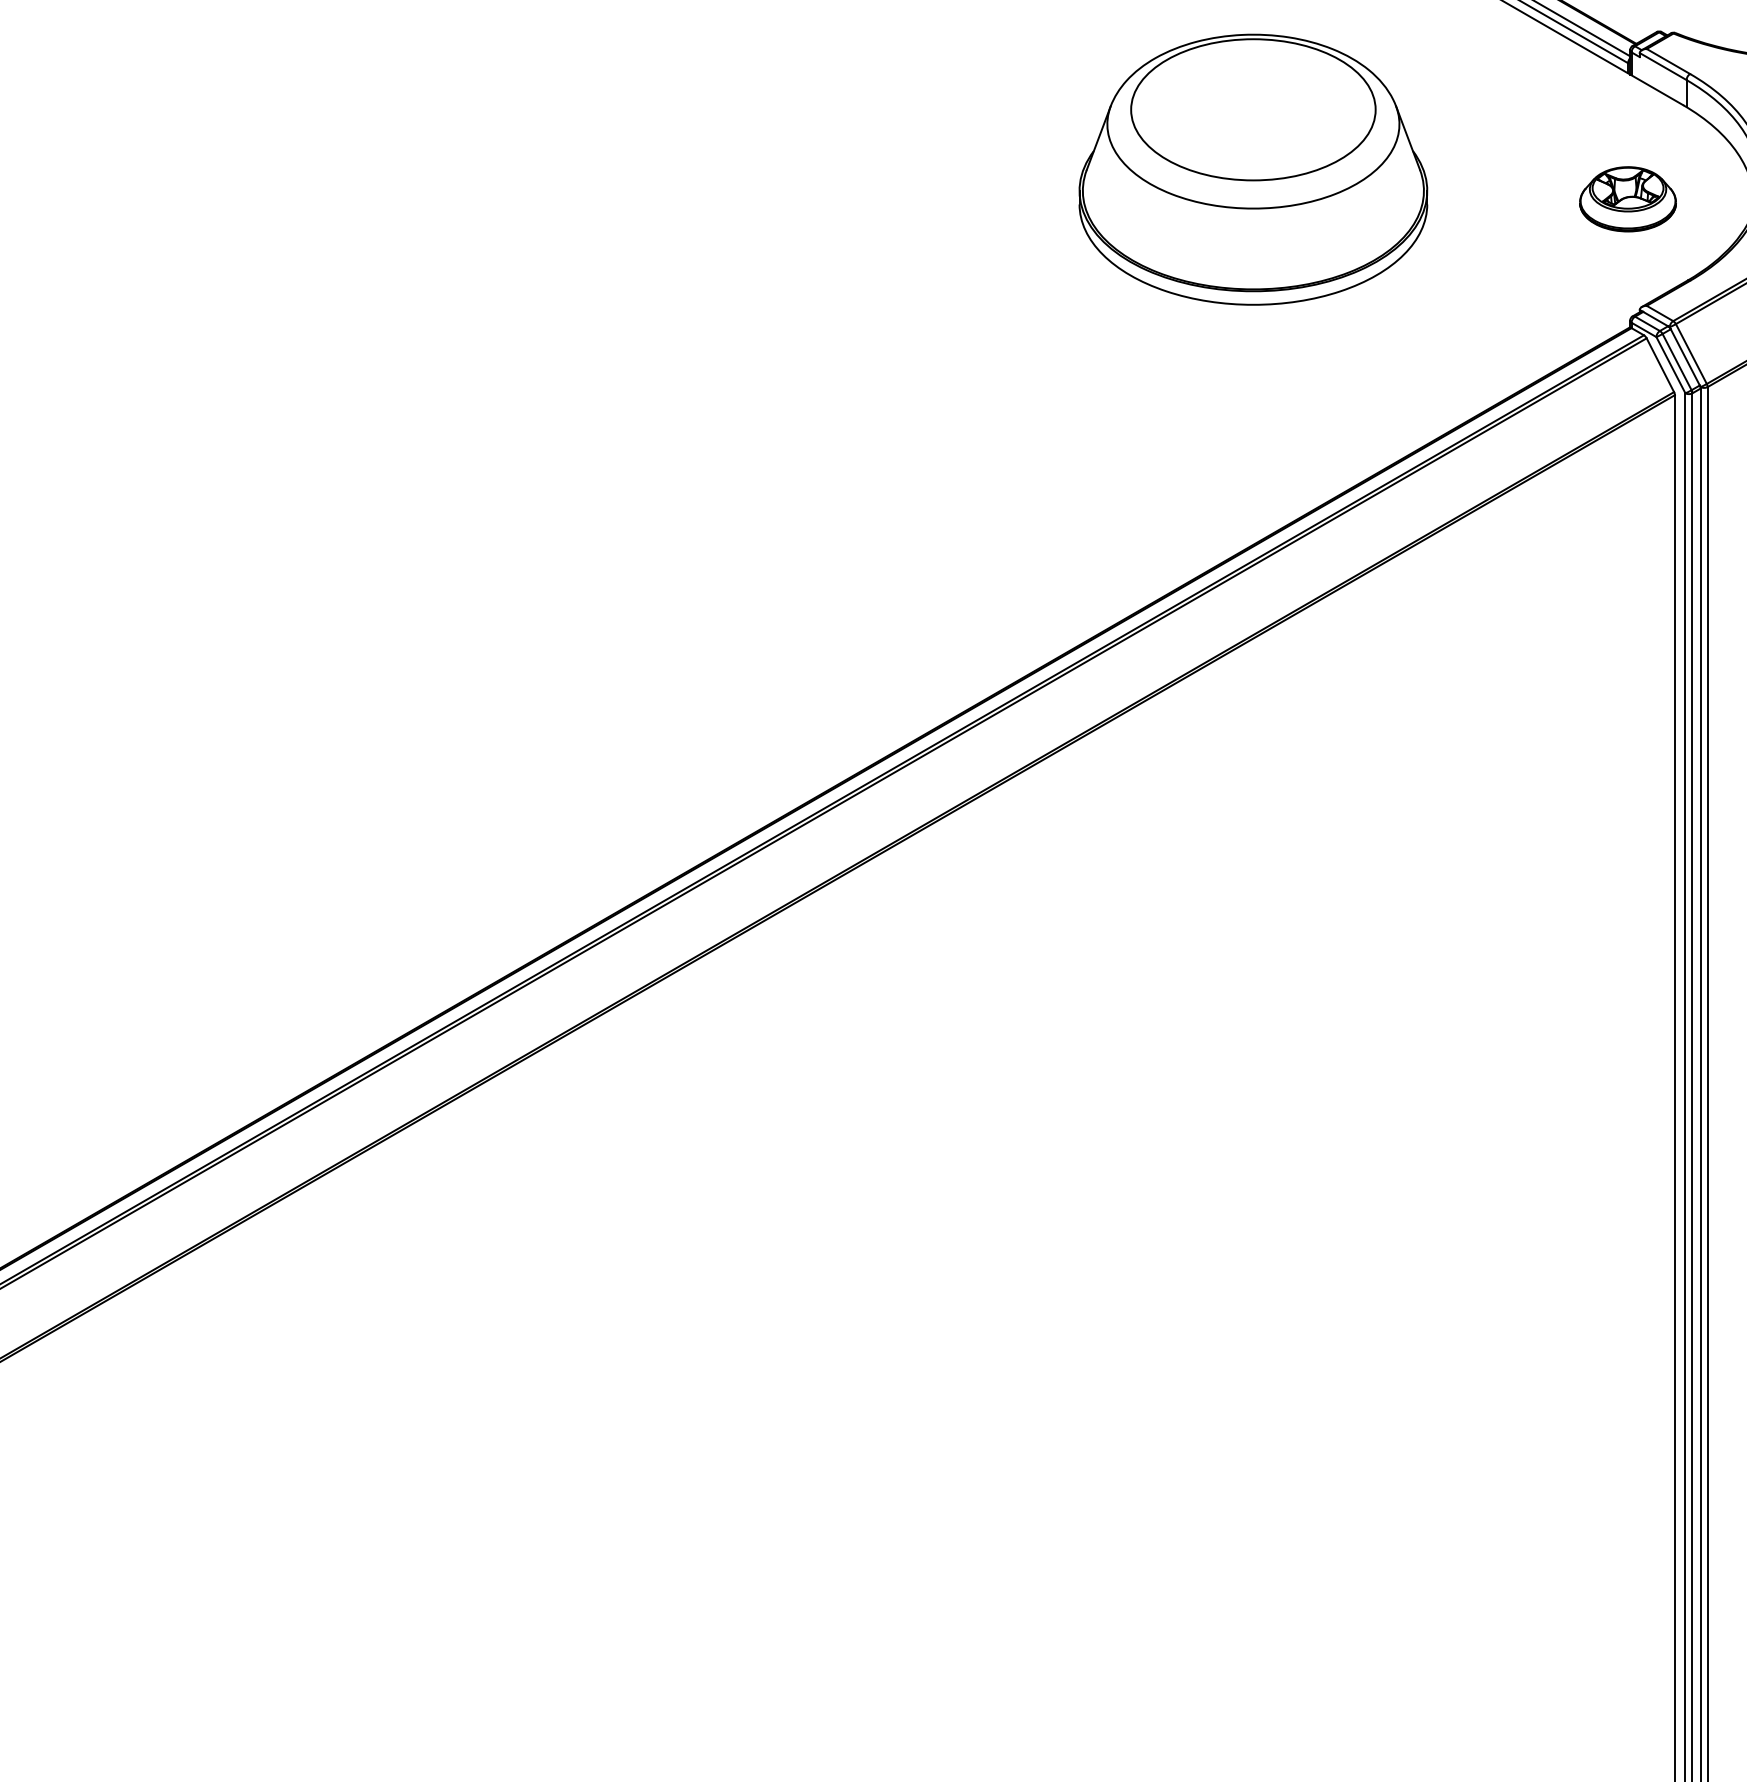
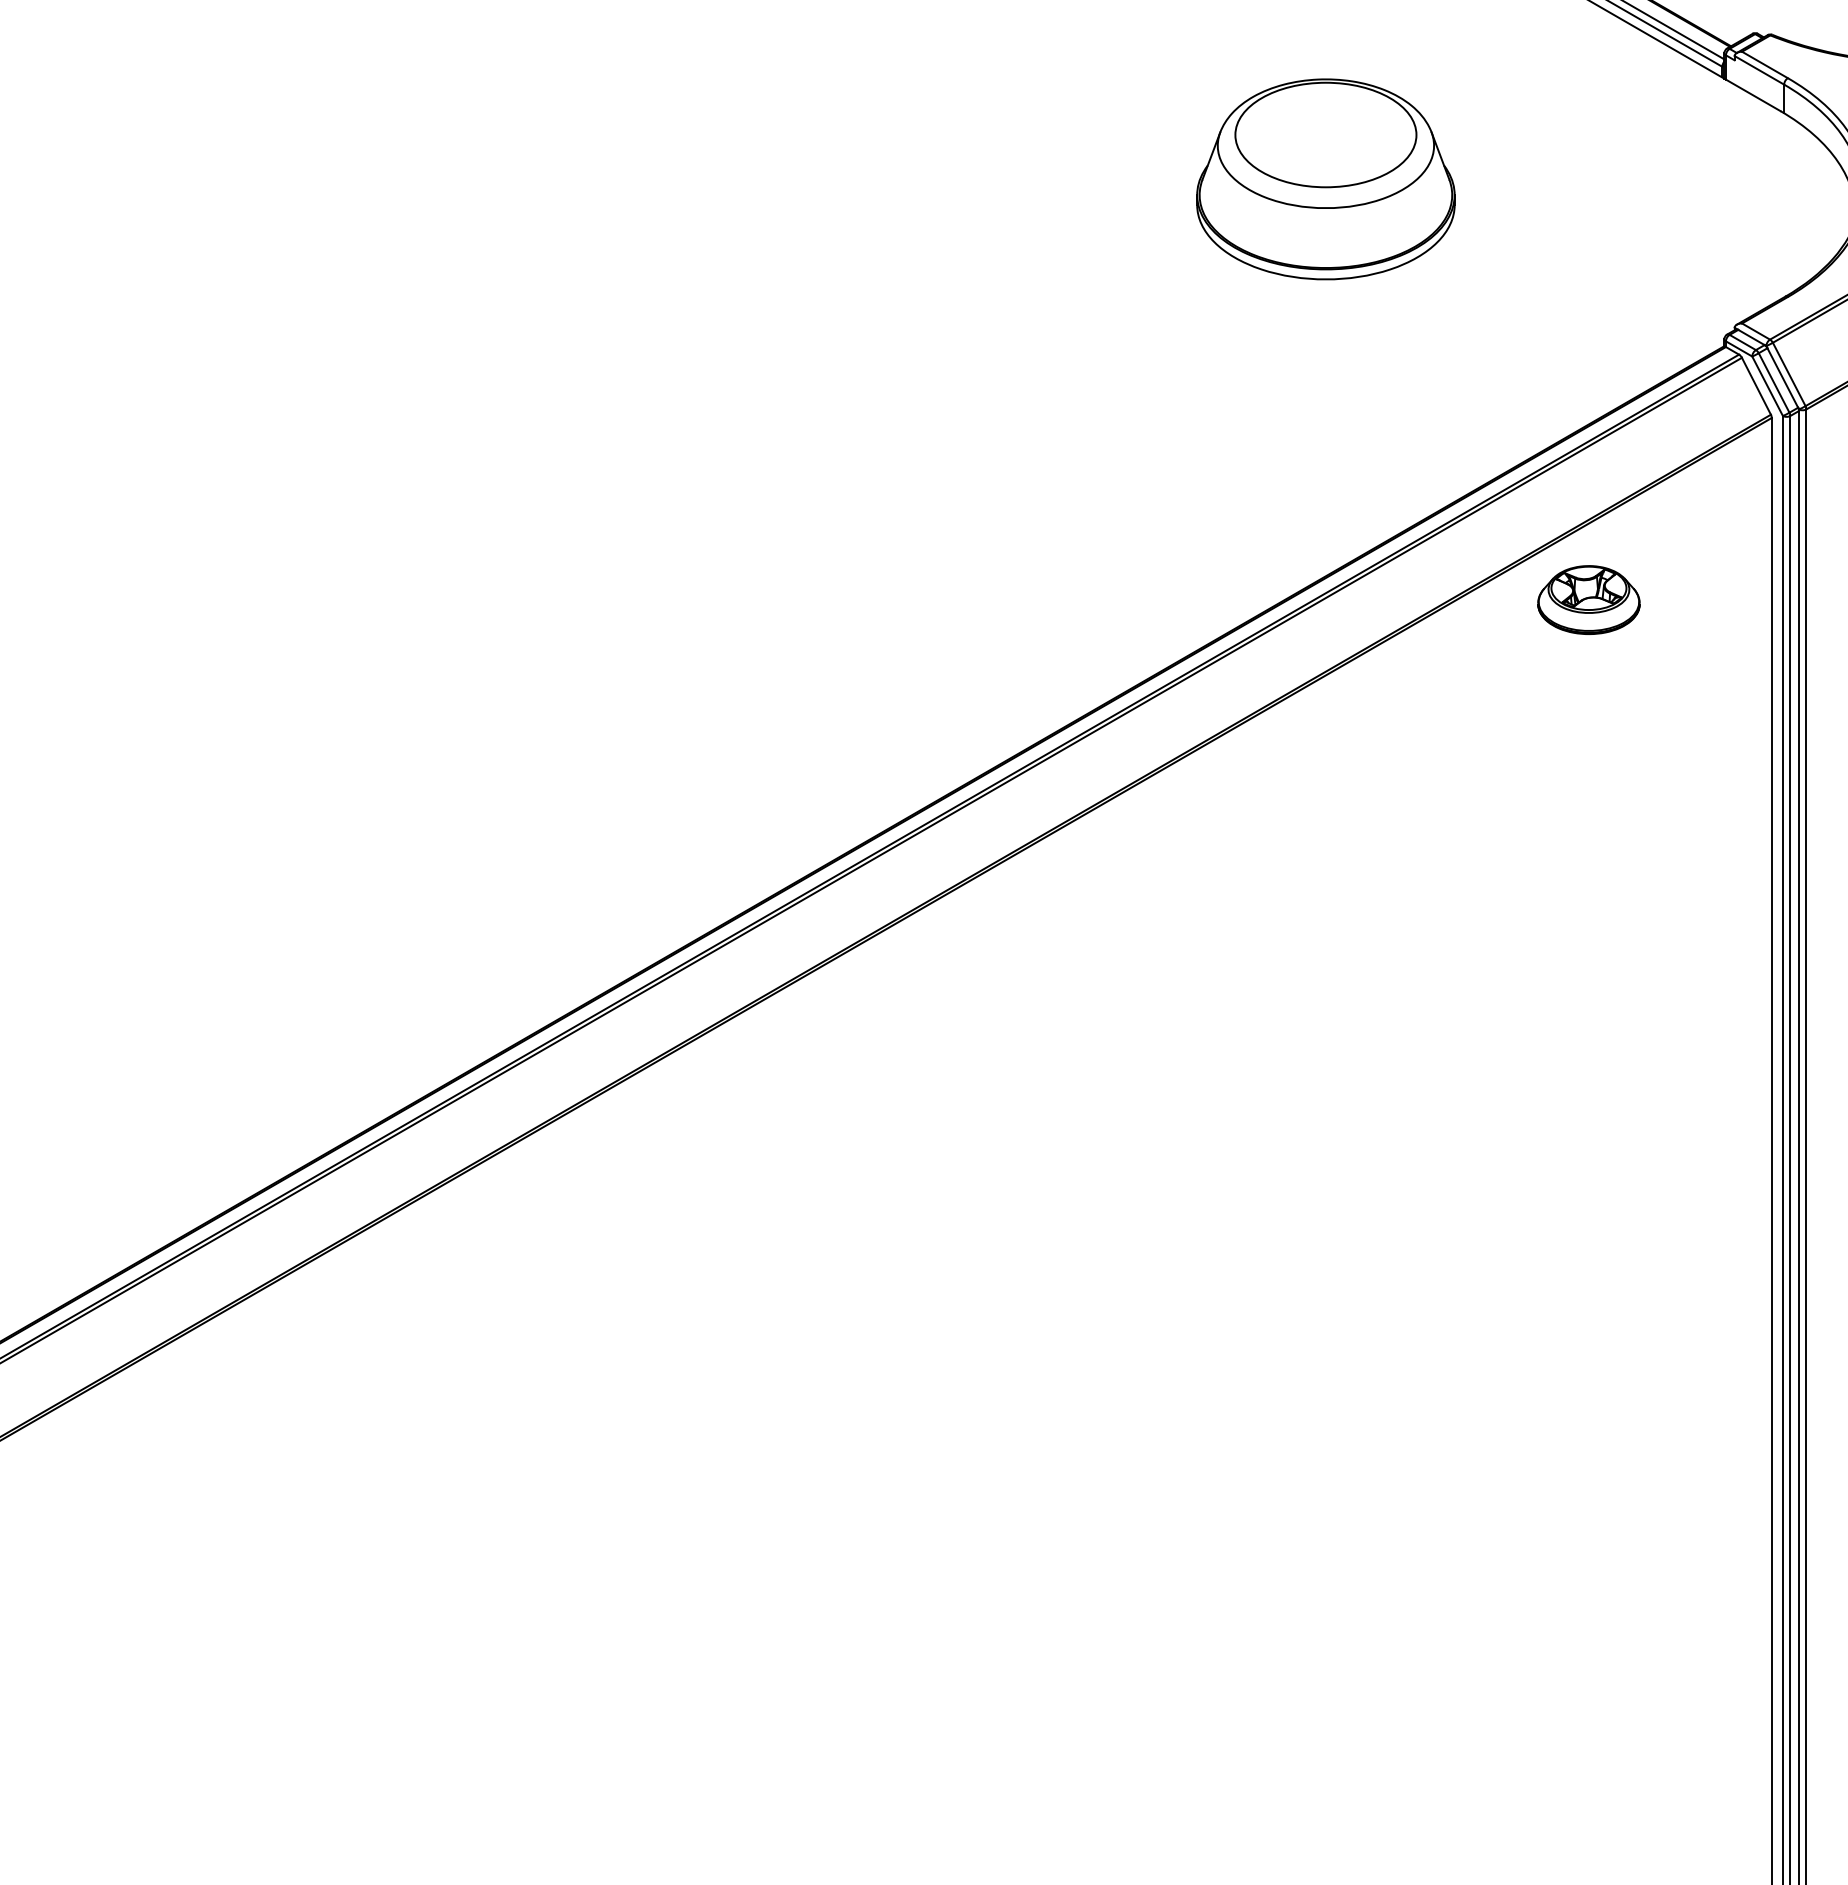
part: (1253, 169) -> (1326, 179), size x0.7
part: (1627, 199) -> (1588, 600), moved

